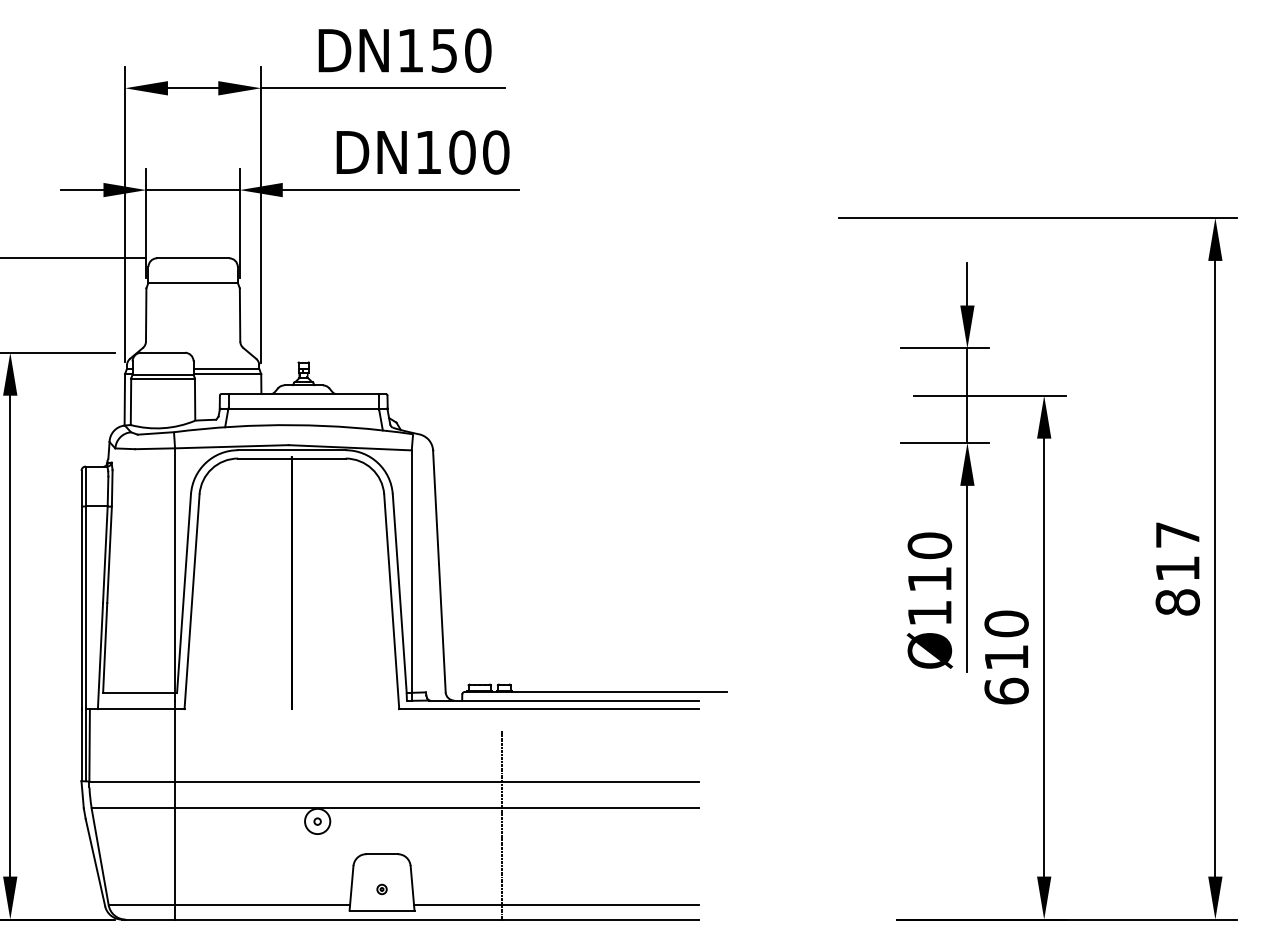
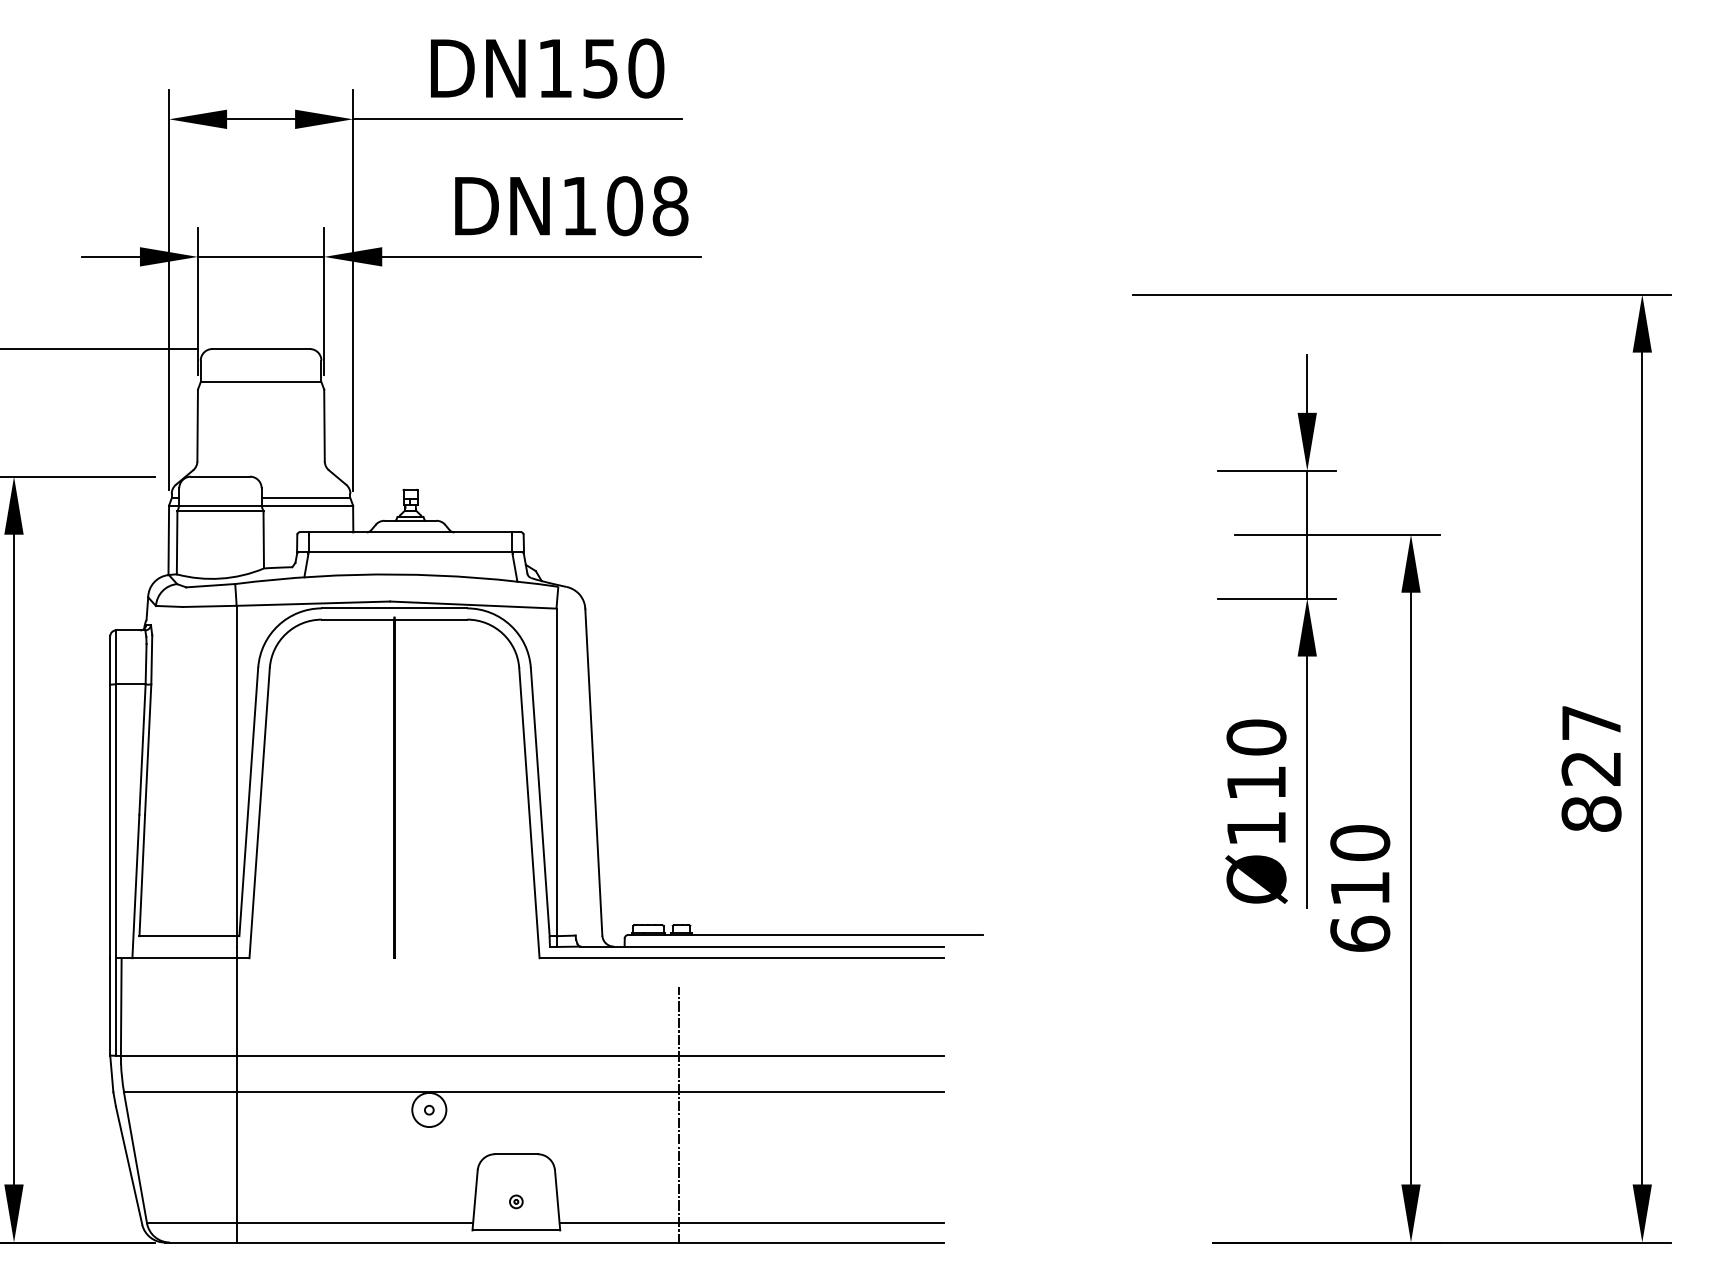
text: (496, 152) -> (670, 205), DN100 -> DN108
text: (1177, 568) -> (1590, 768), 817 -> 827

